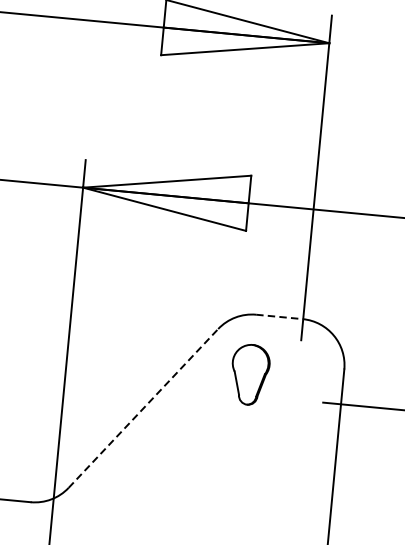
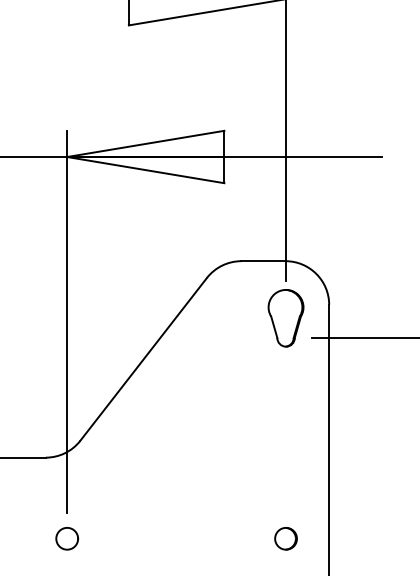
line: (279, 317) -> (263, 261), dashed -> solid
part: (249, 375) -> (285, 318), moved
line: (143, 408) -> (143, 359), dashed -> solid

